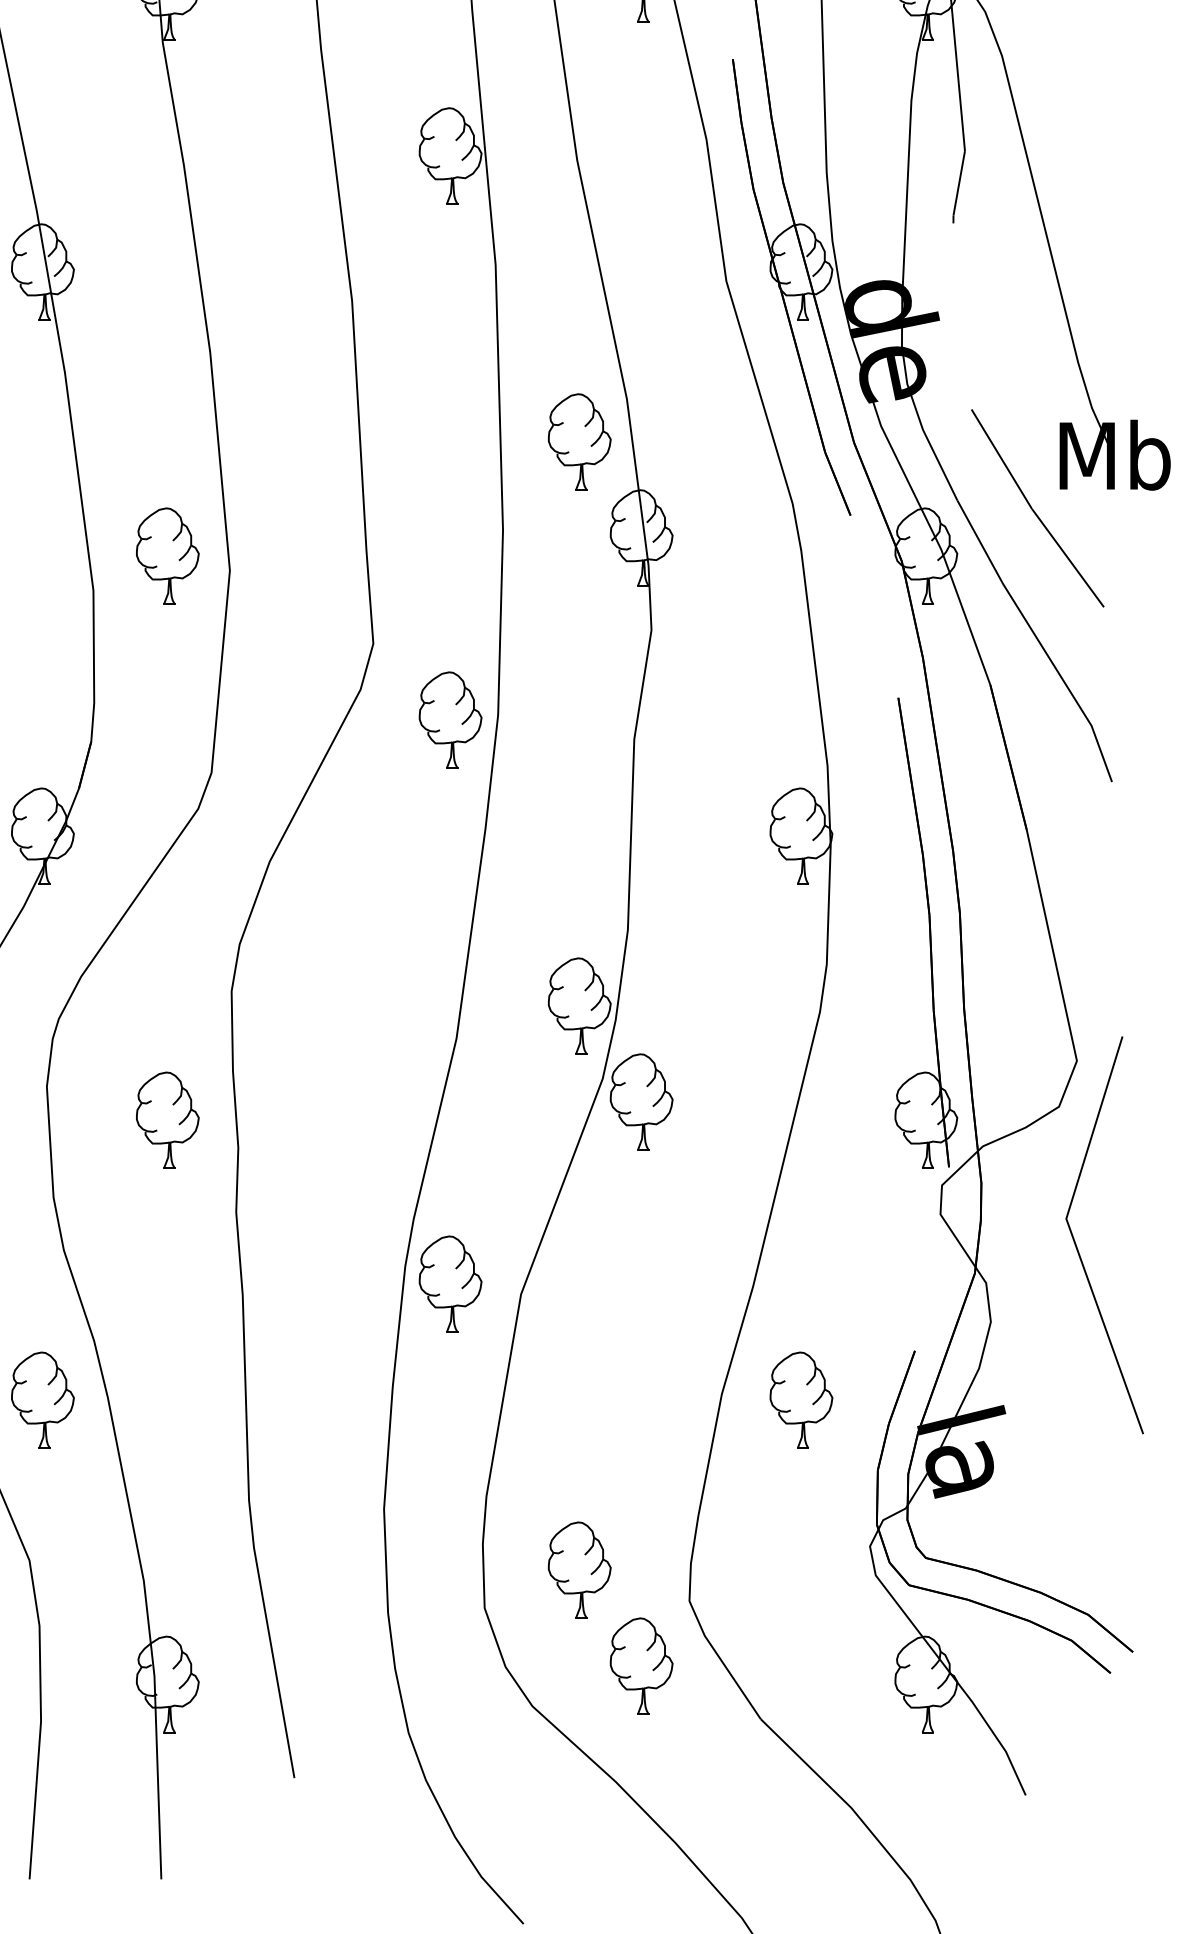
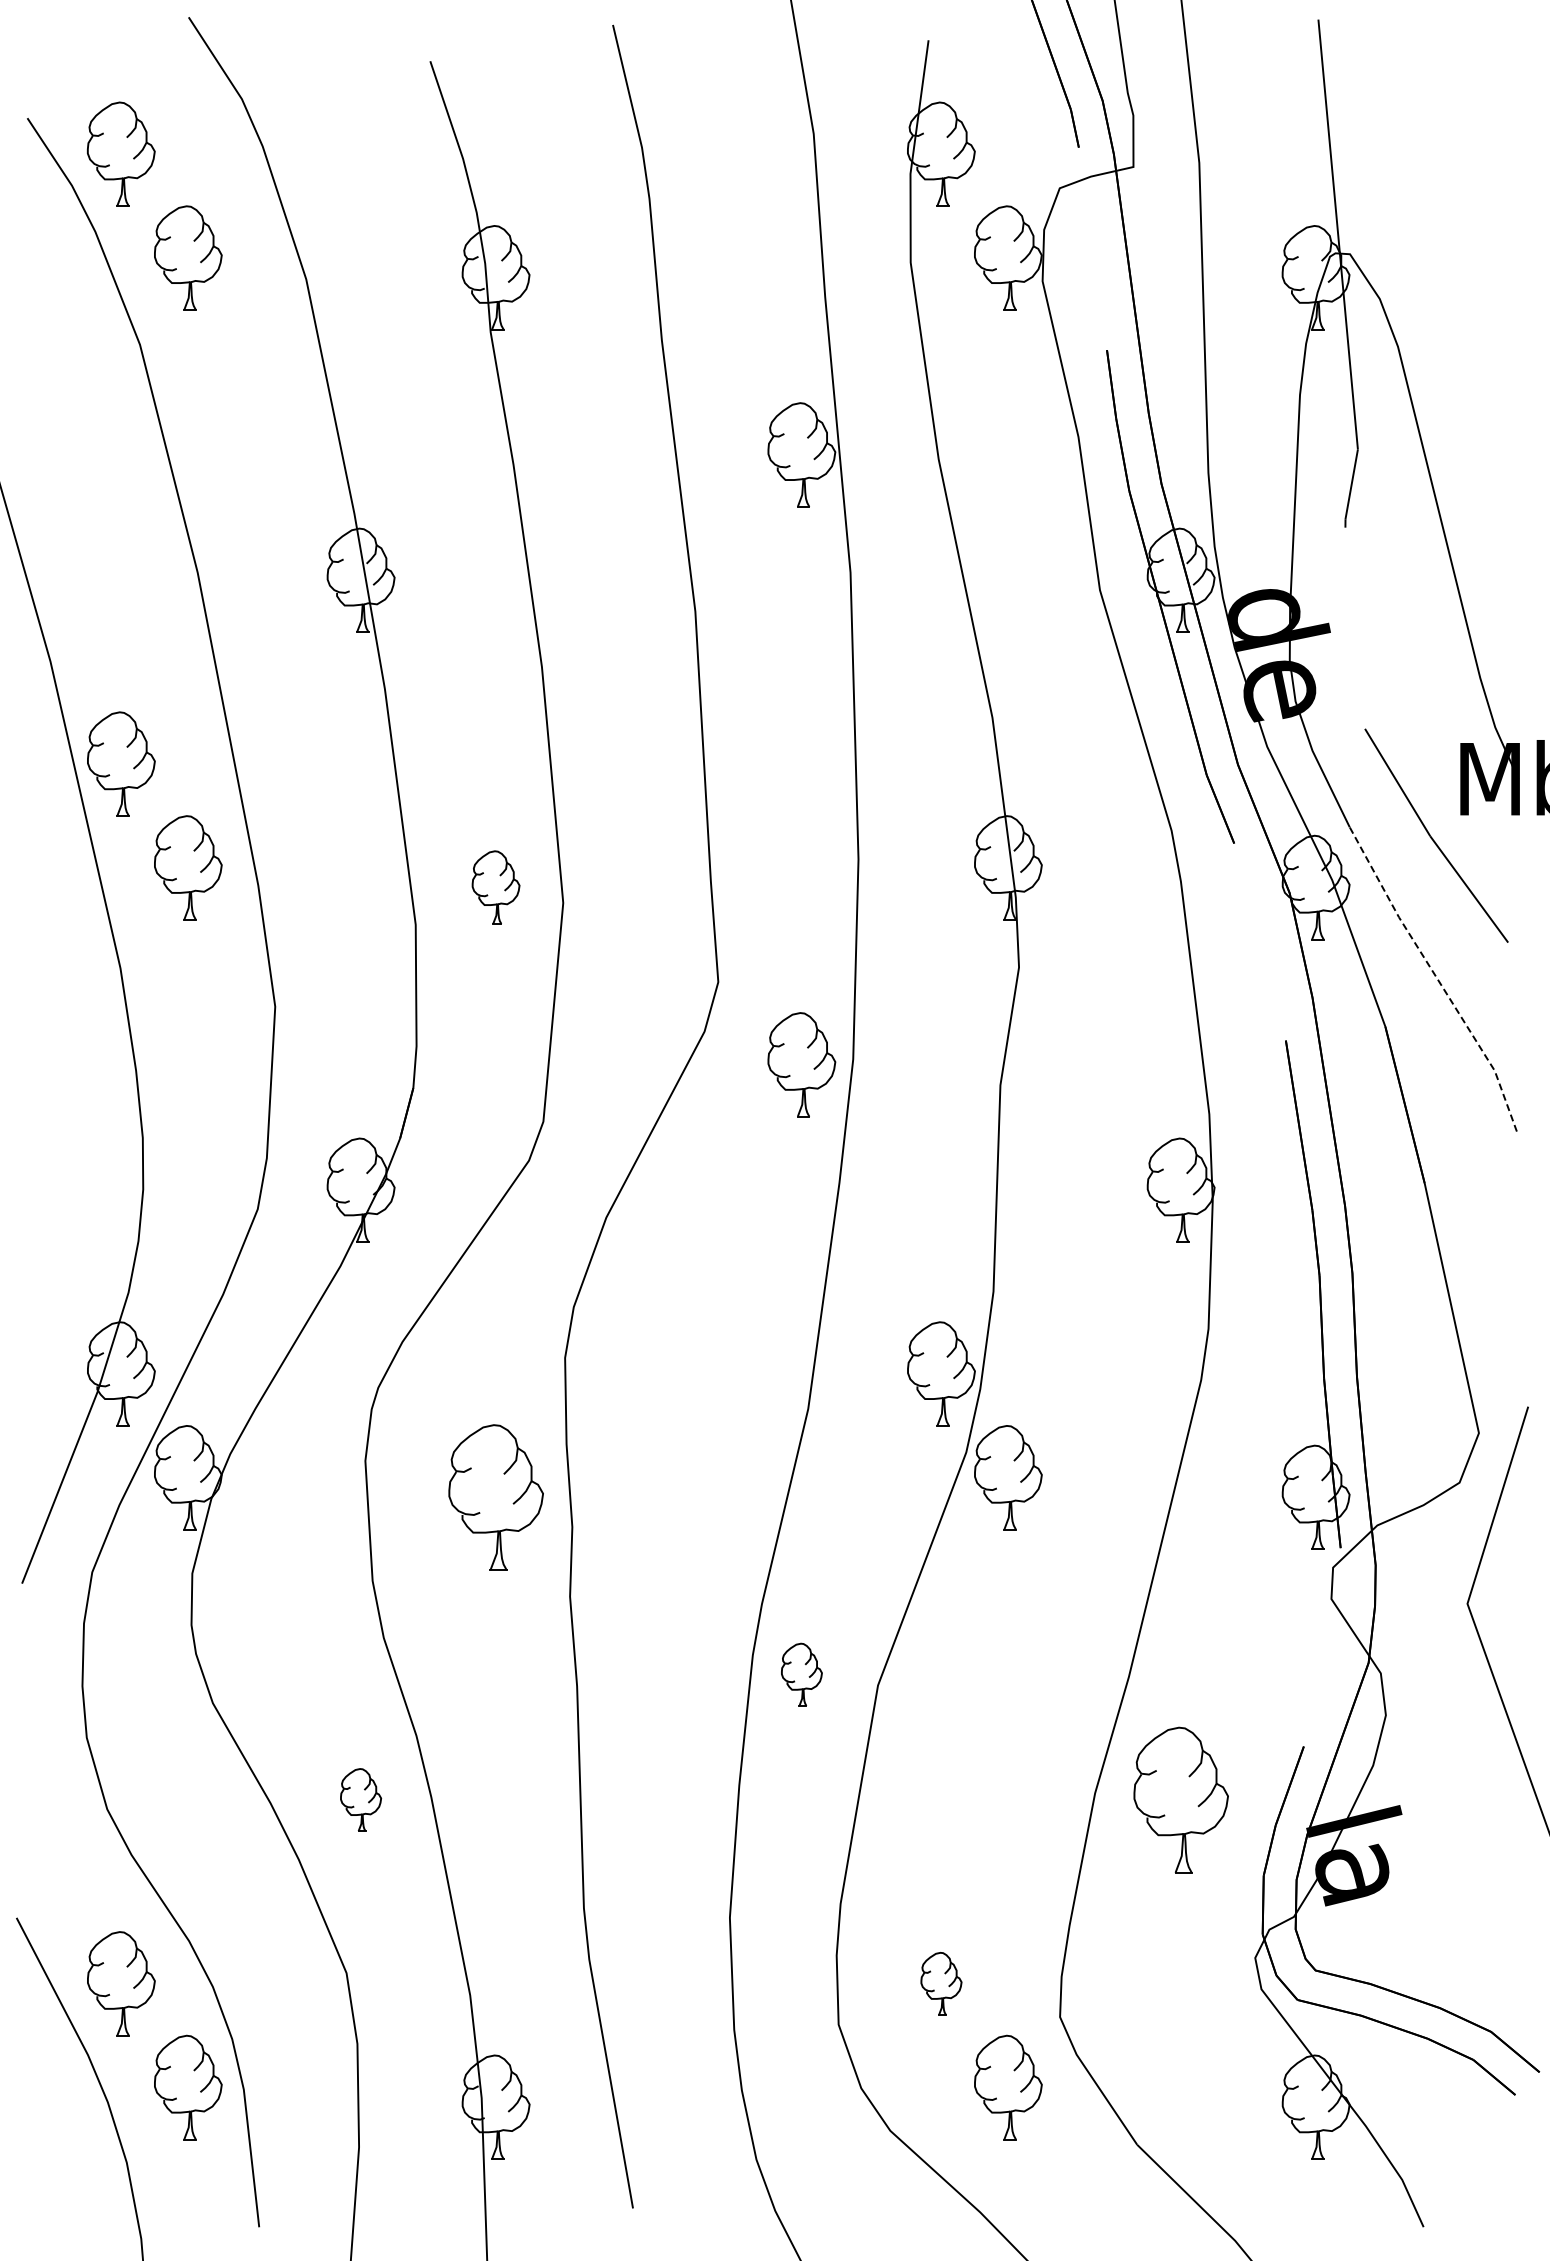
part: (579, 441) -> (941, 763), removed
part: (167, 556) -> (495, 887), size x0.7
line: (1037, 639) -> (1436, 977), solid -> dashed
part: (167, 1119) -> (495, 1496), size x1.4
part: (450, 1284) -> (801, 1674), size x0.6
part: (42, 1399) -> (360, 1799), size x0.6
part: (800, 1399) -> (1180, 1799), size x1.4
part: (579, 1570) -> (941, 1983), size x0.6

